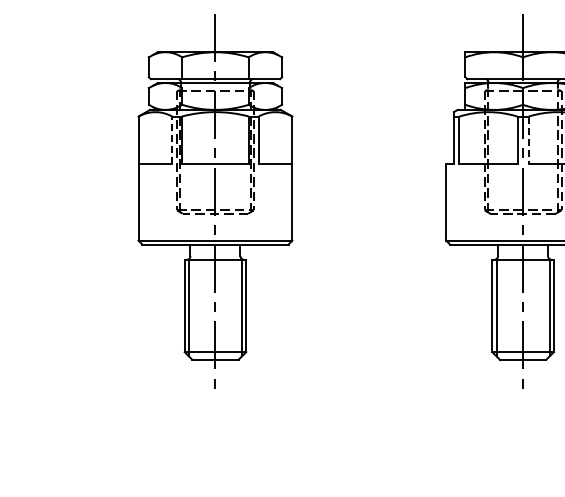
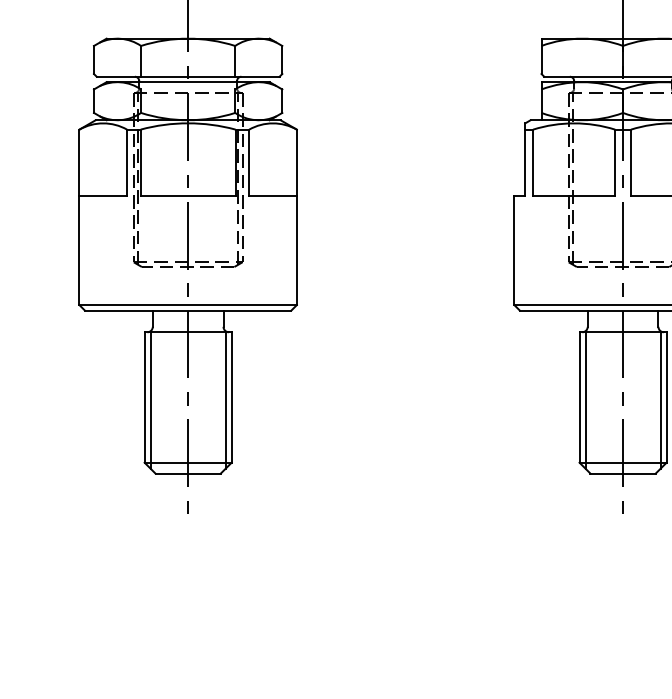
line: (172, 140) -> (127, 163), dashed -> solid
line: (528, 140) -> (630, 163), dashed -> solid

